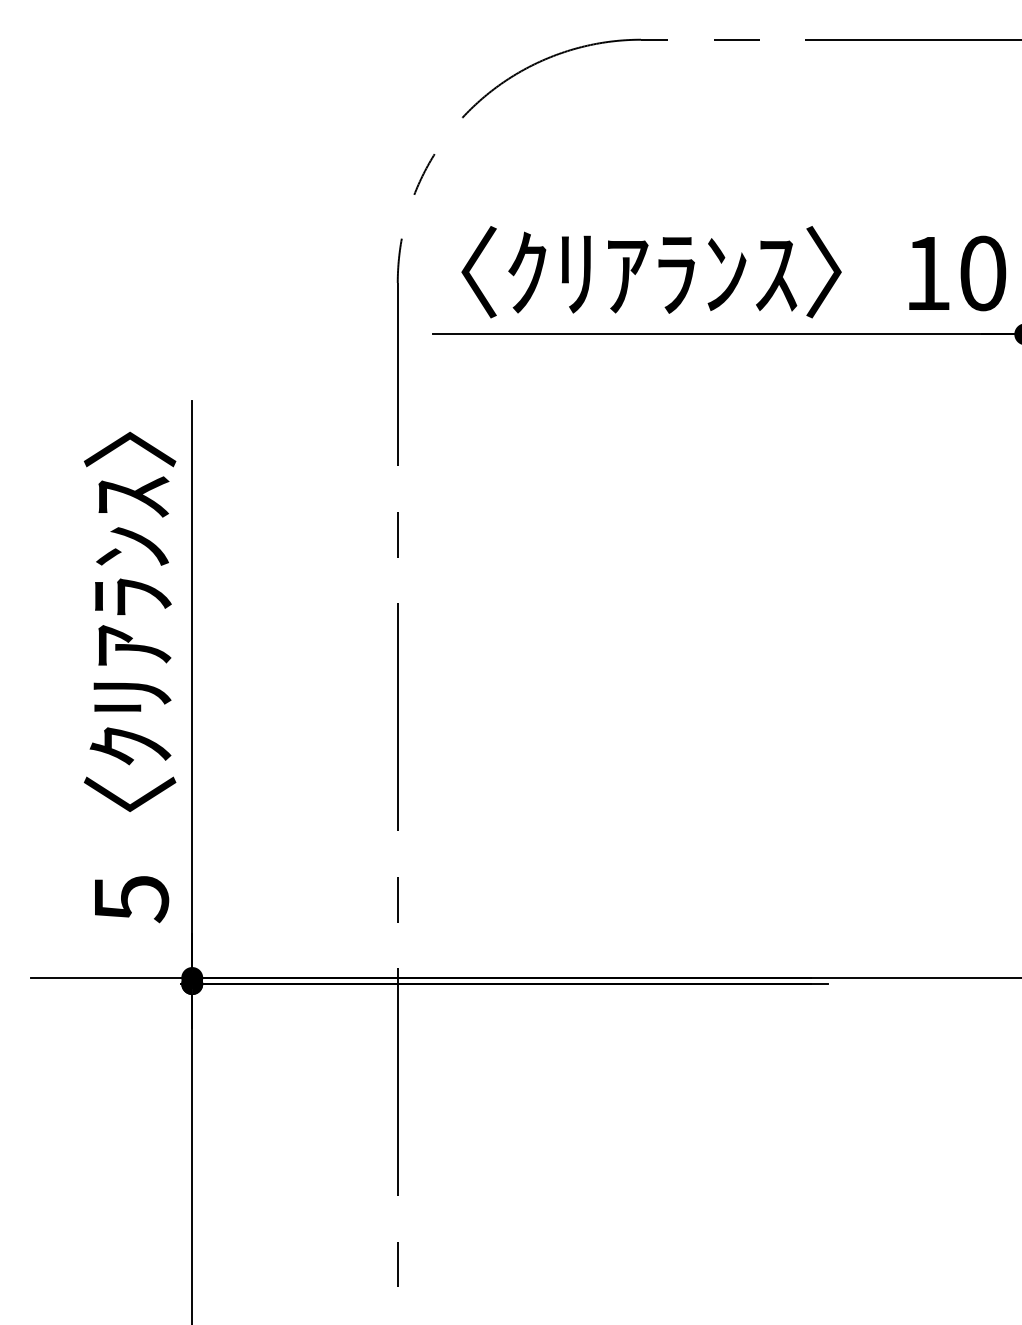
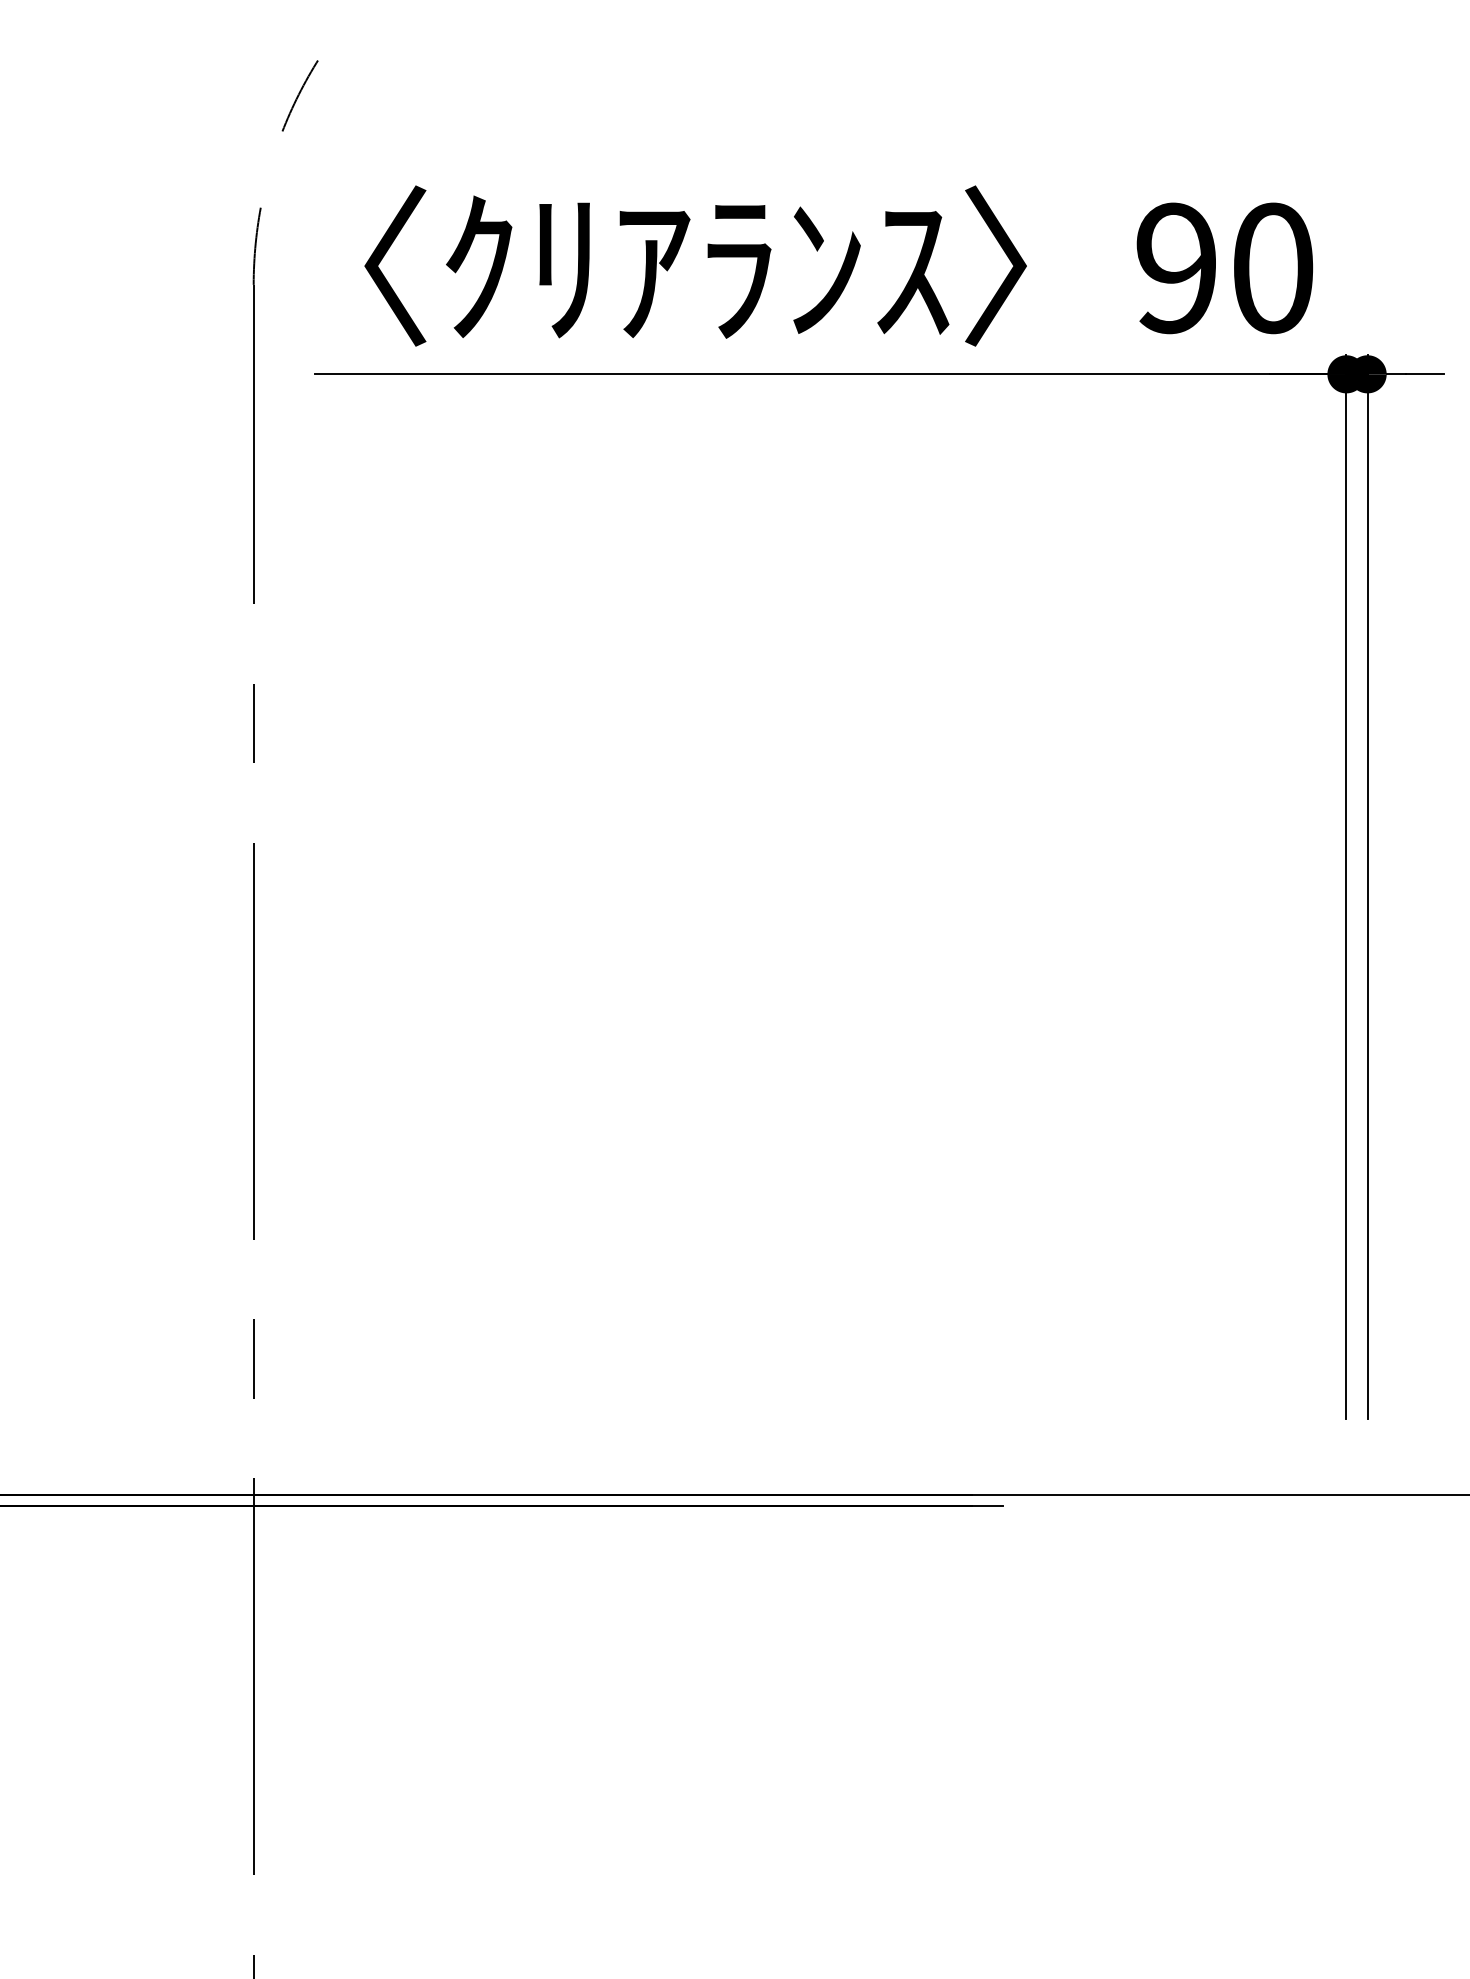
text: (927, 273) -> (1176, 268), 10 -> 90

